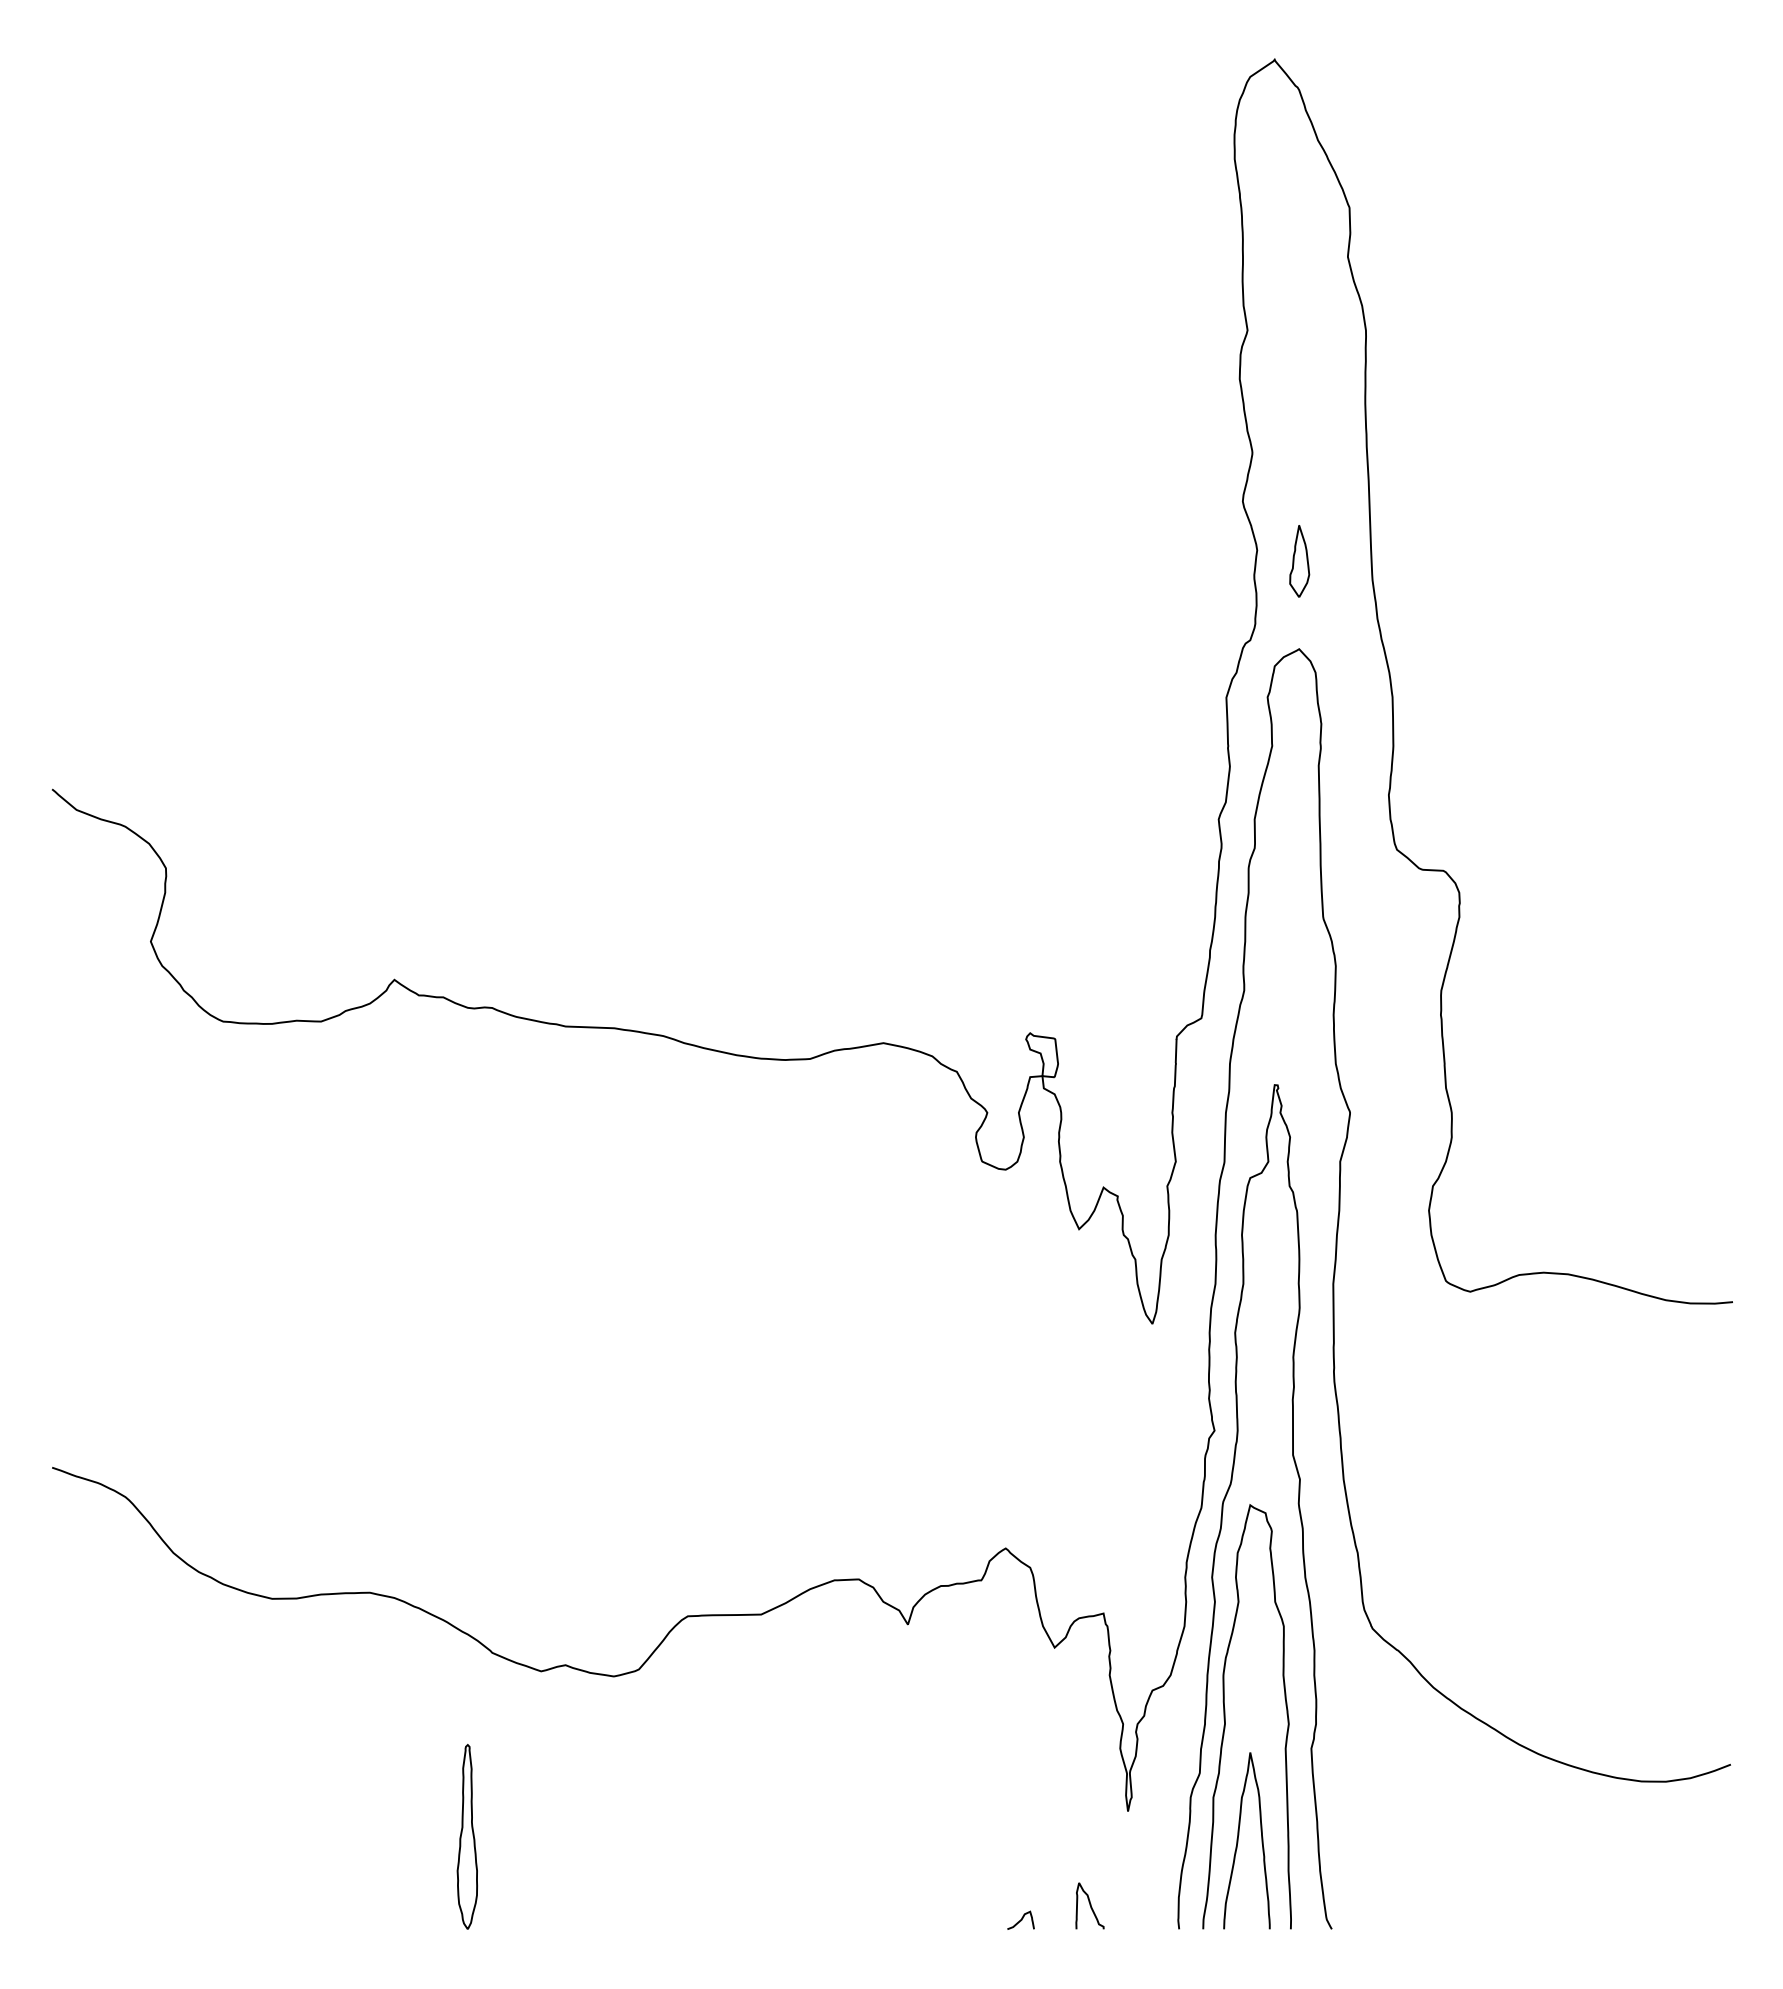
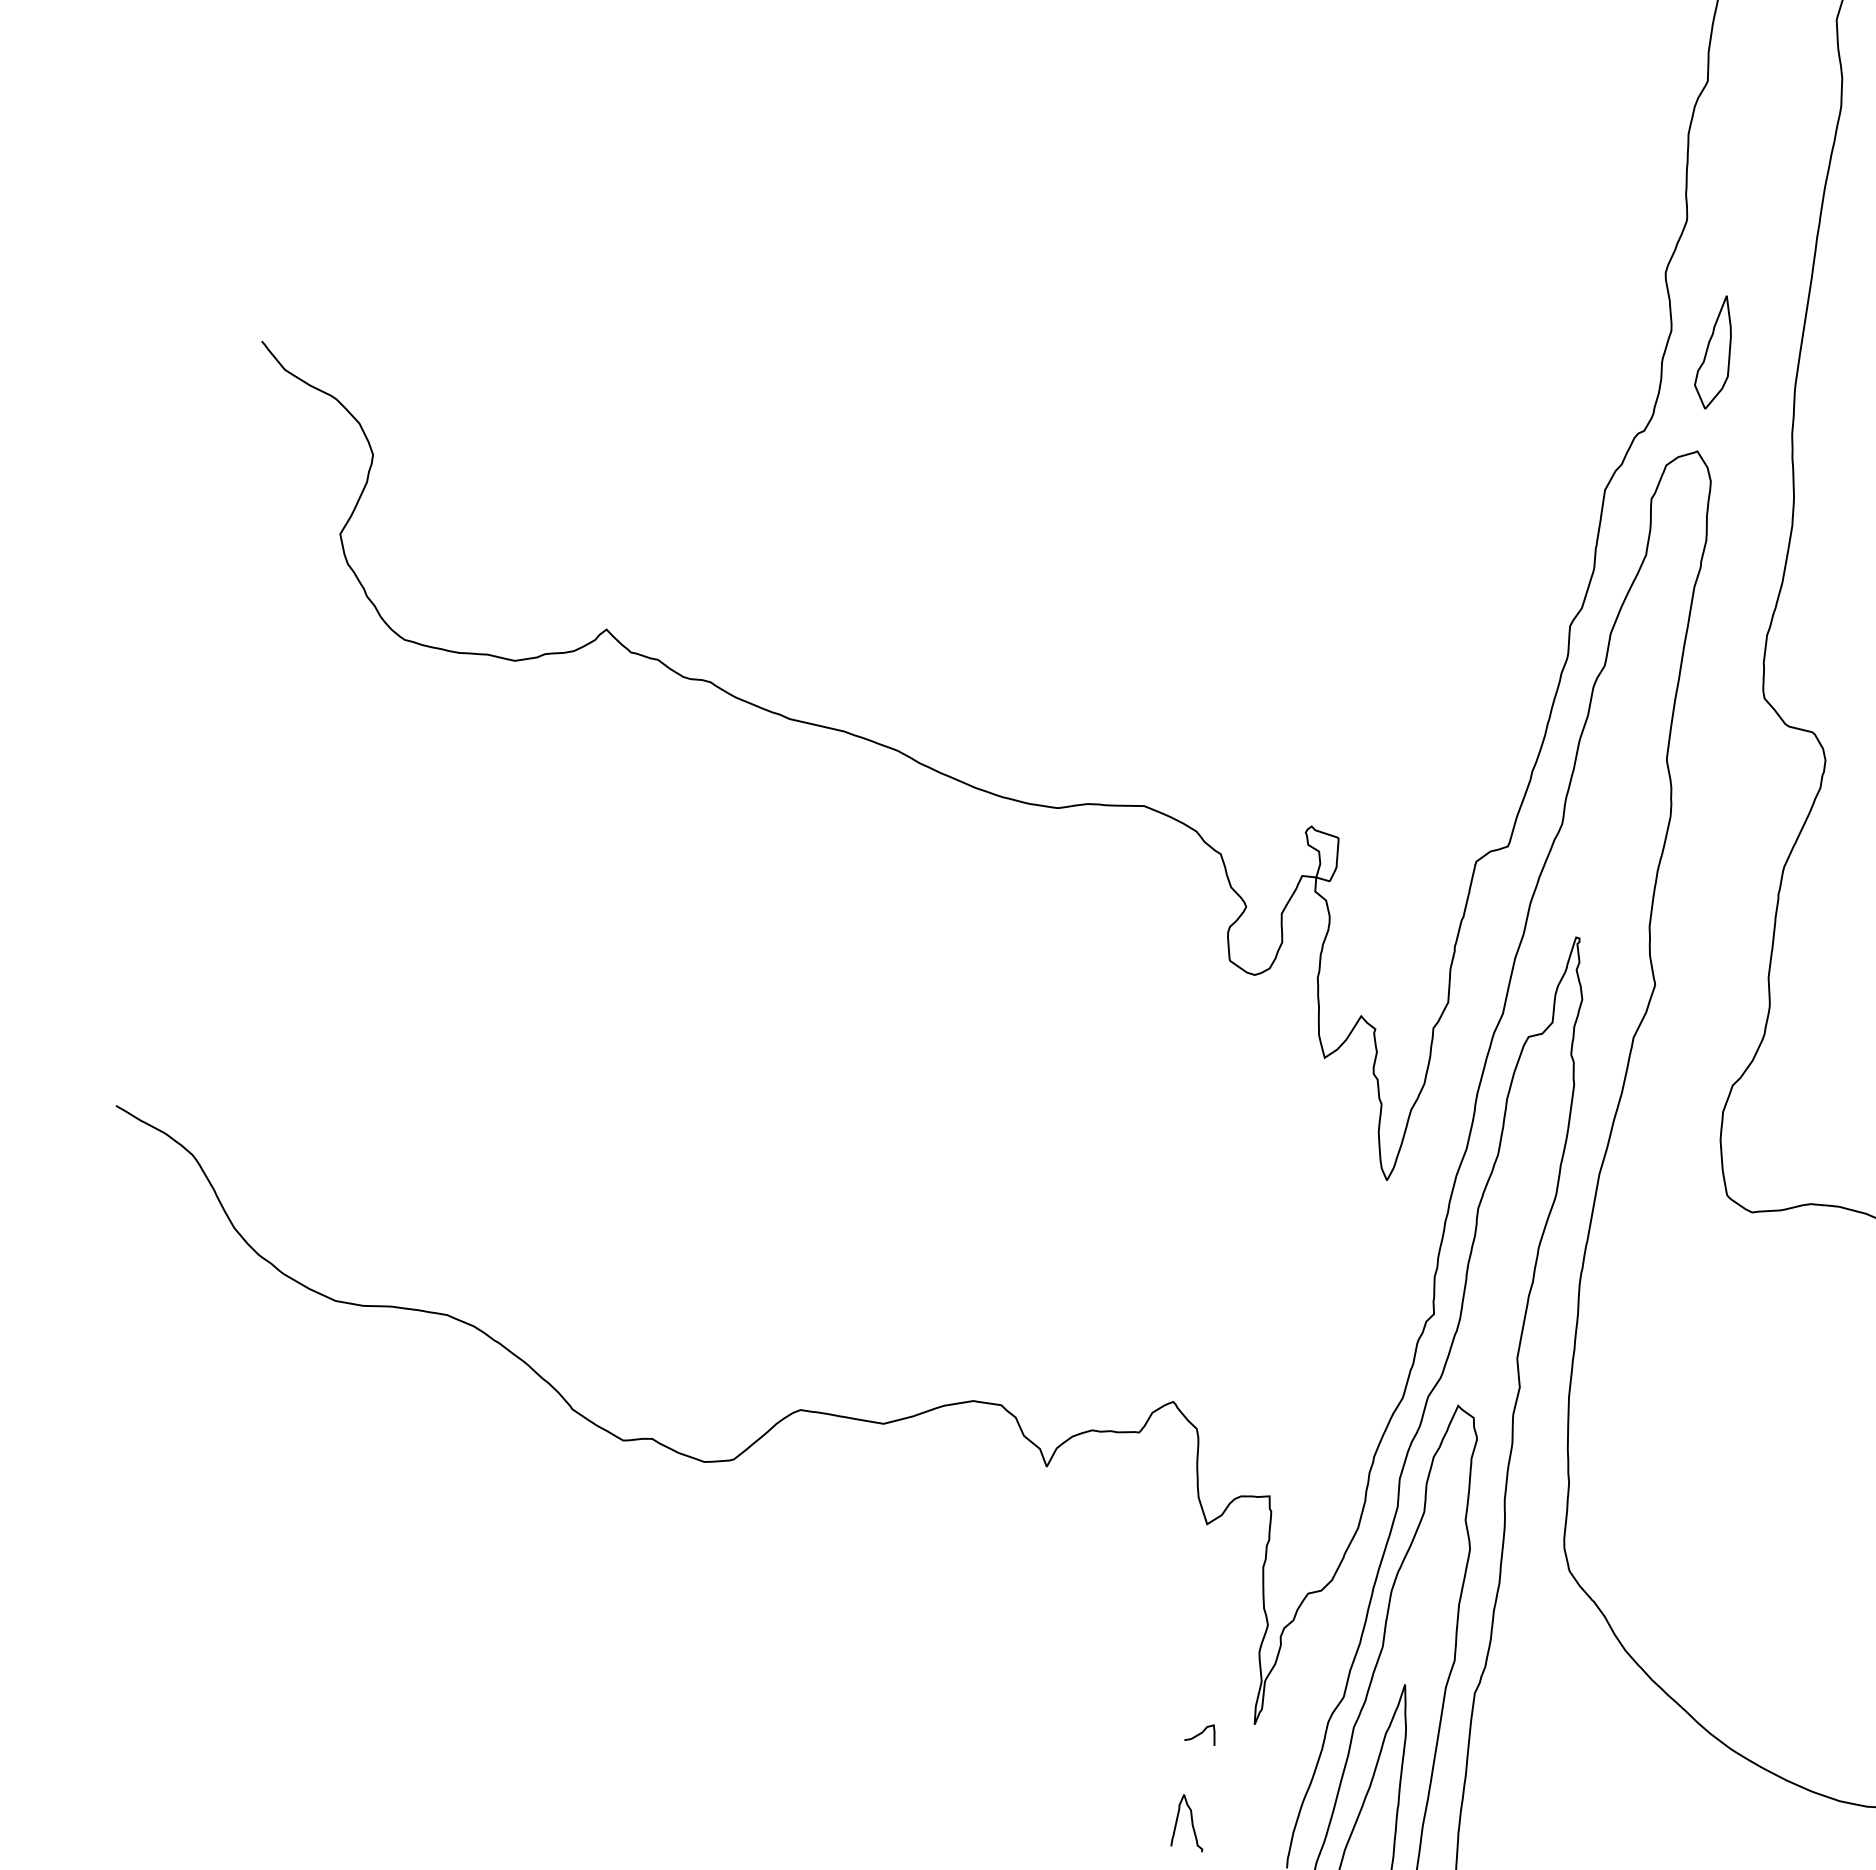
part: (1299, 561) -> (1716, 352), size x1.4
part: (466, 1836) -> (503, 1610), removed
curve: (1020, 1919) -> (1201, 1731), moved

